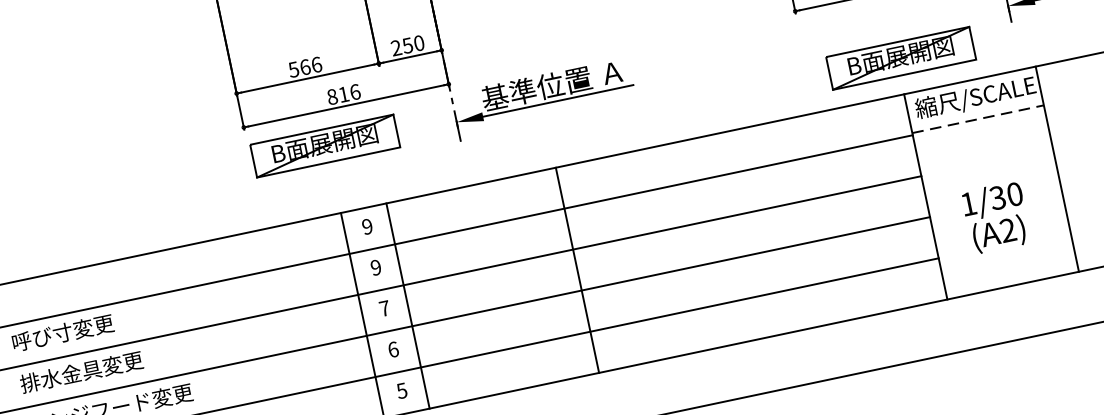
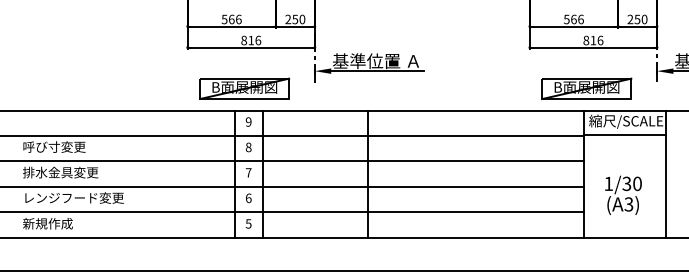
line: (977, 119) -> (624, 134), dashed -> solid
part: (324, 145) -> (244, 88), moved
text: (1007, 230) -> (628, 204), (A2) -> (A3)
text: (375, 267) -> (248, 147), 9 -> 8

